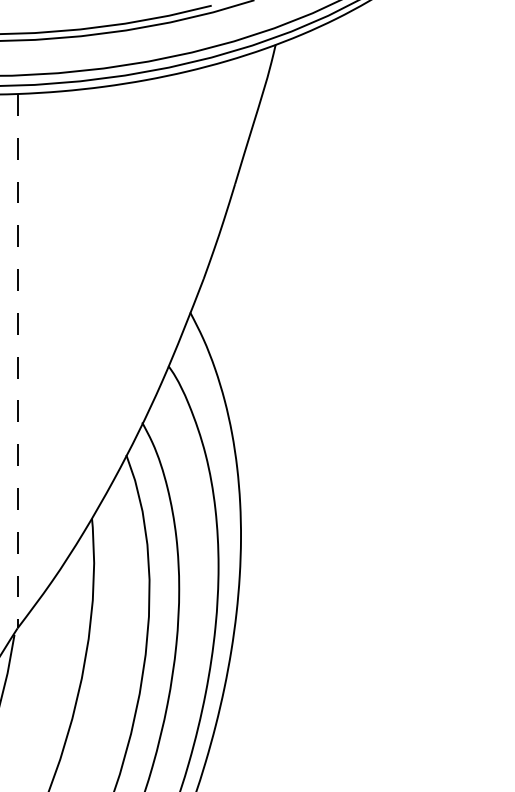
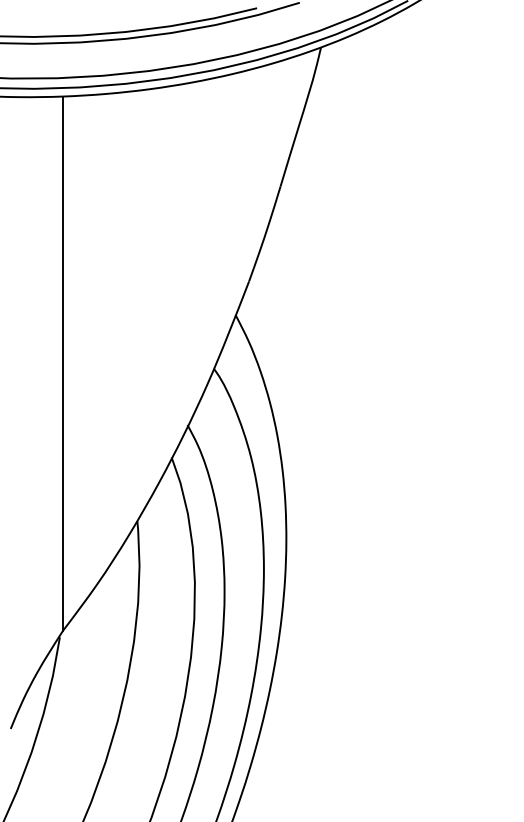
line: (17, 361) -> (62, 364), dashed -> solid

